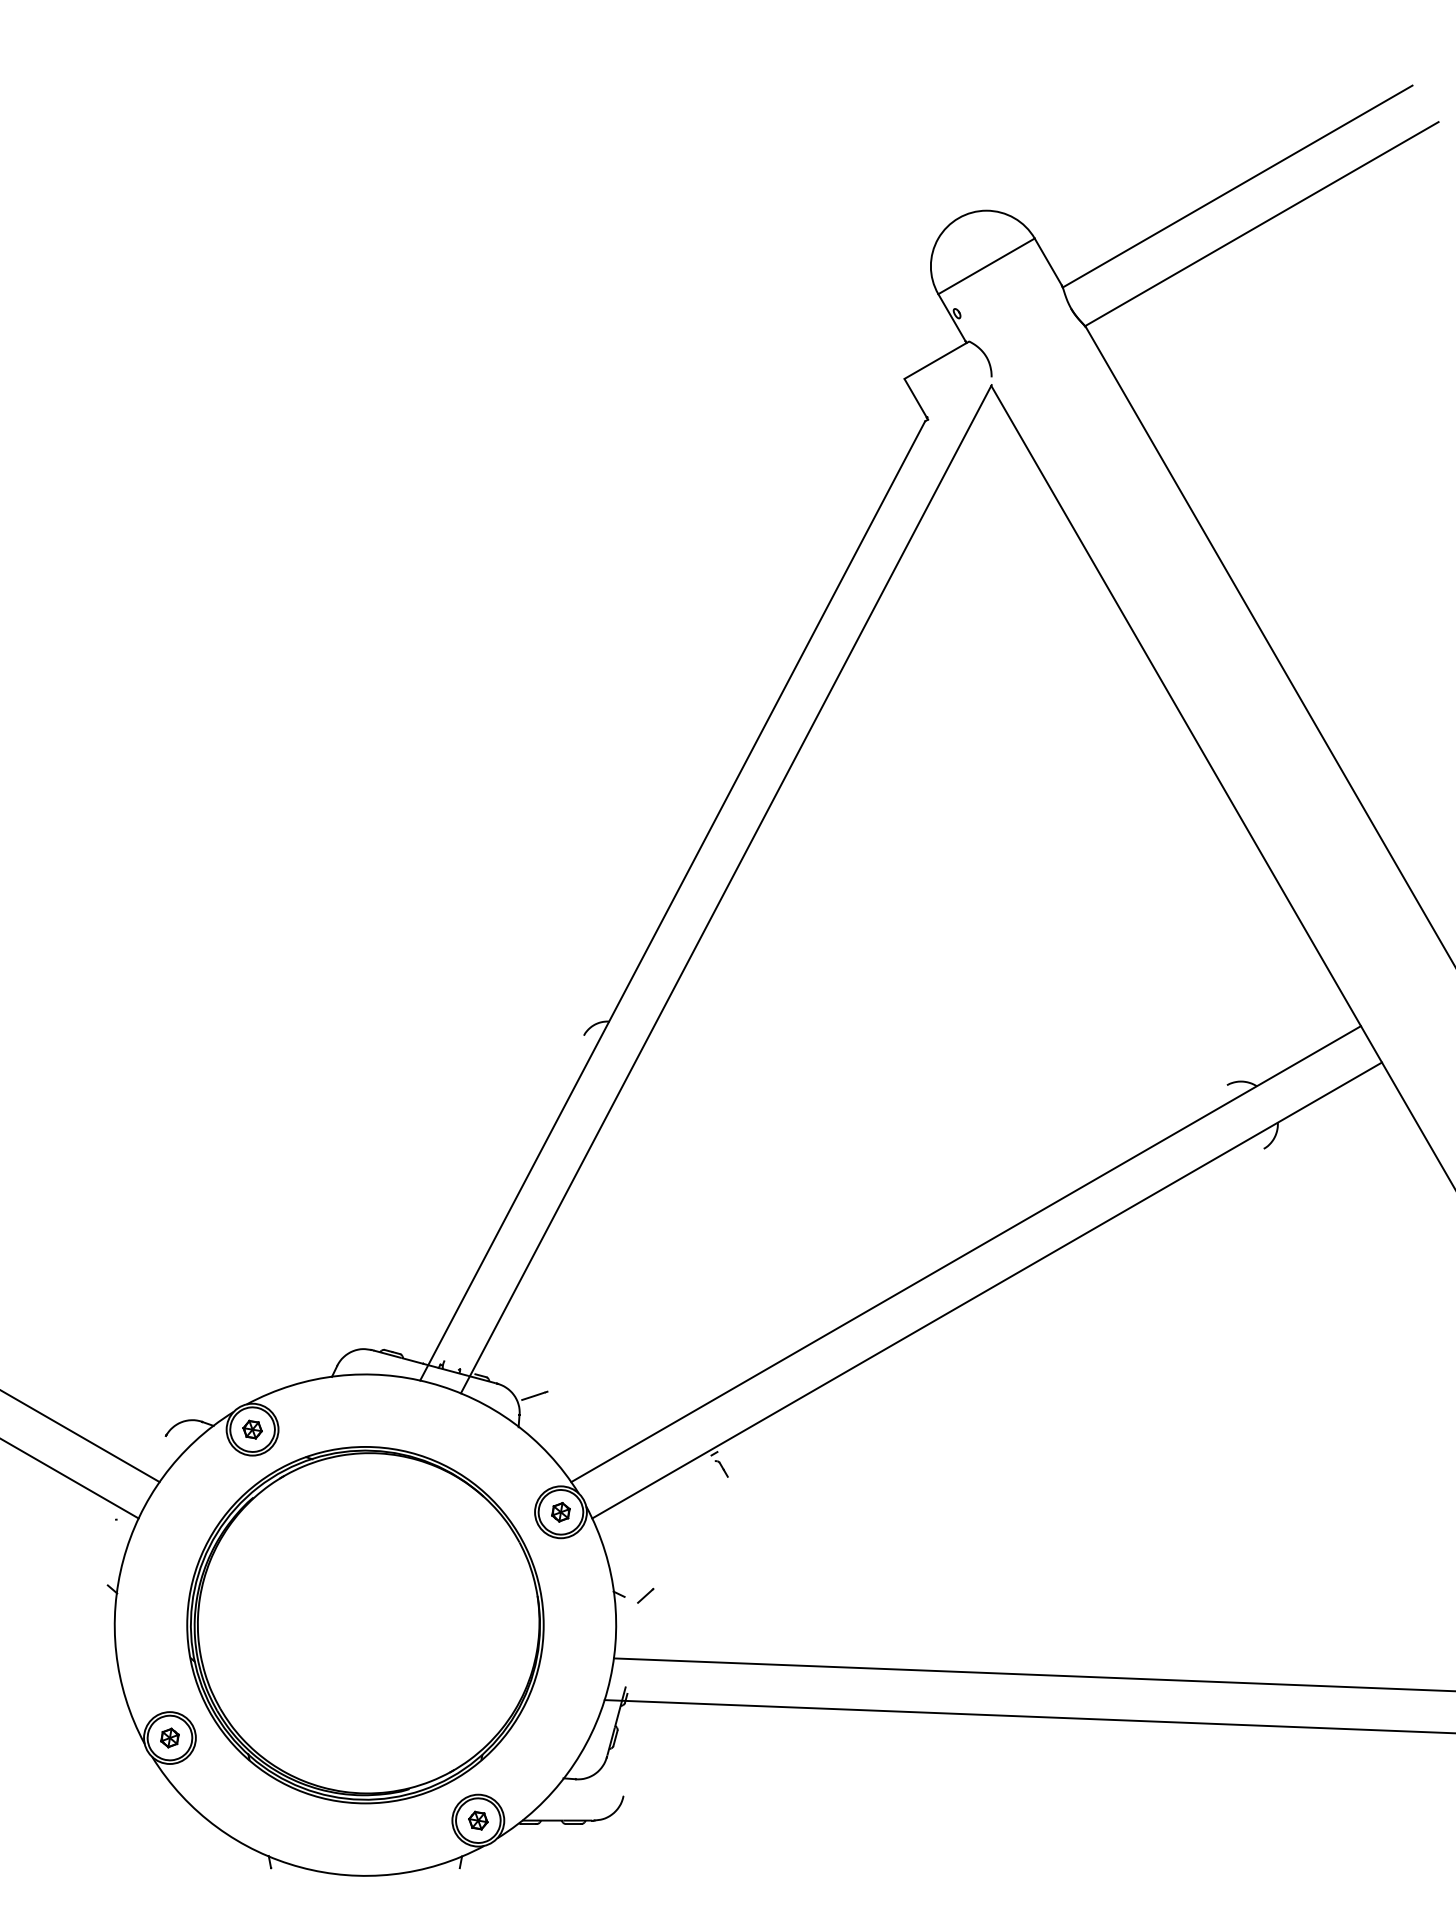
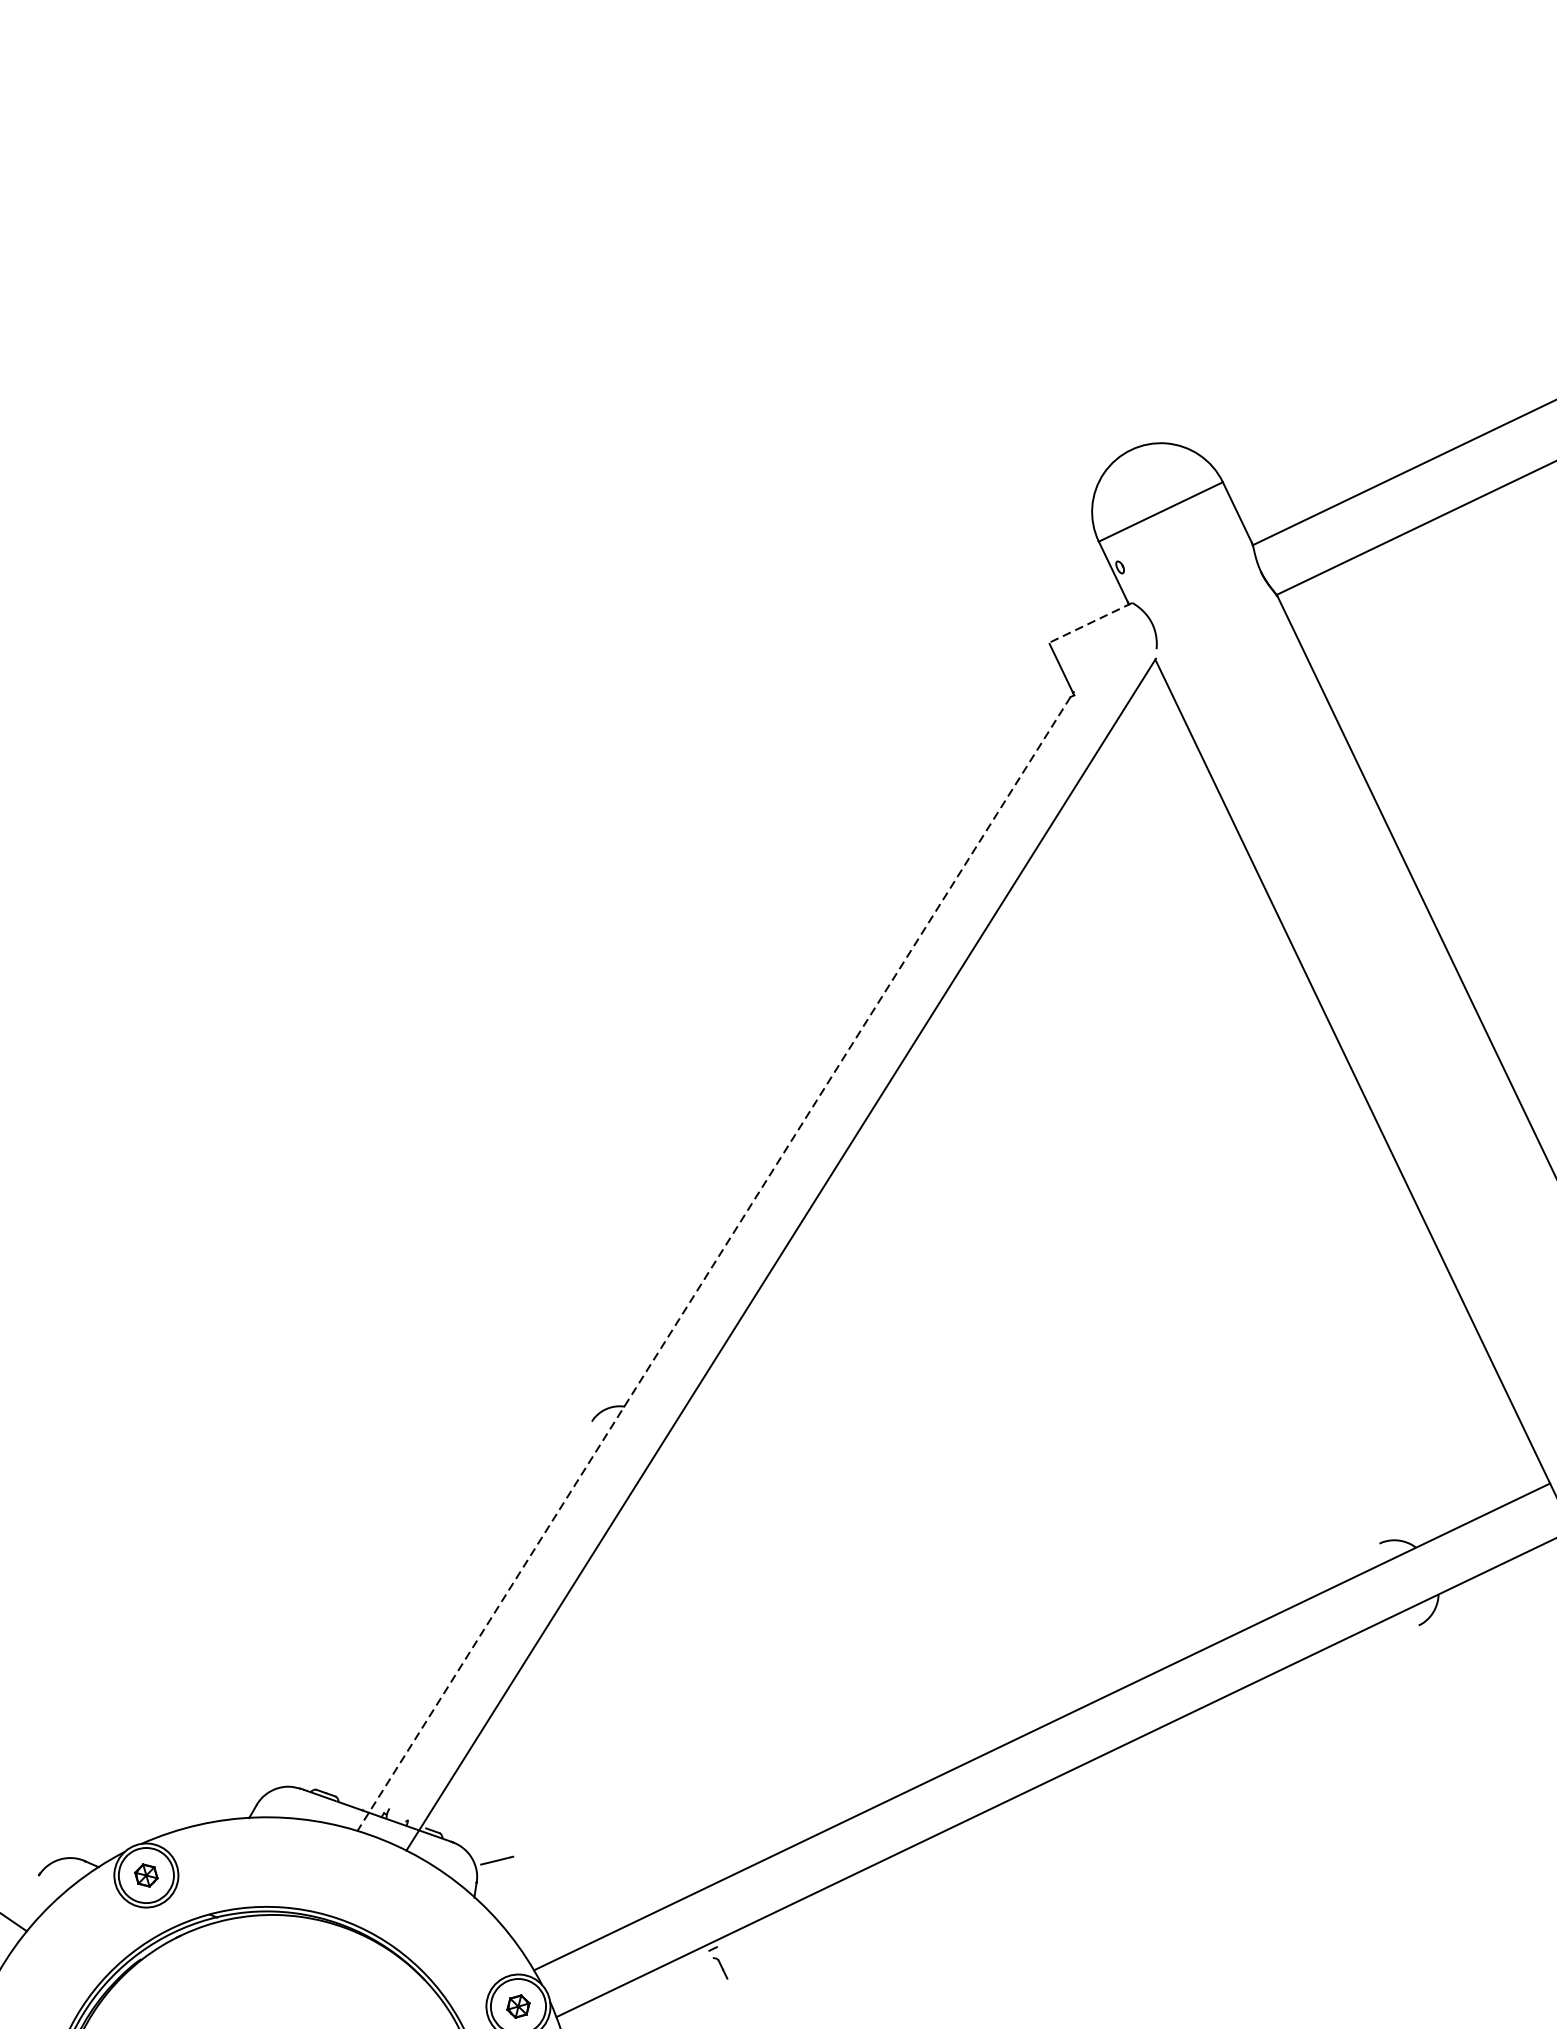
line: (936, 360) -> (1090, 623), solid -> dashed
line: (672, 900) -> (713, 1263), solid -> dashed

